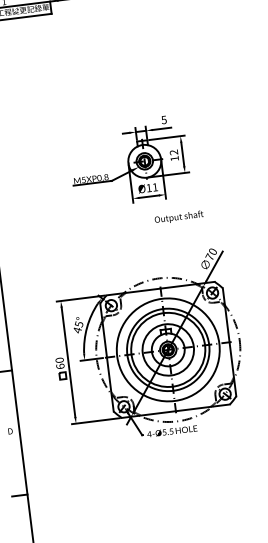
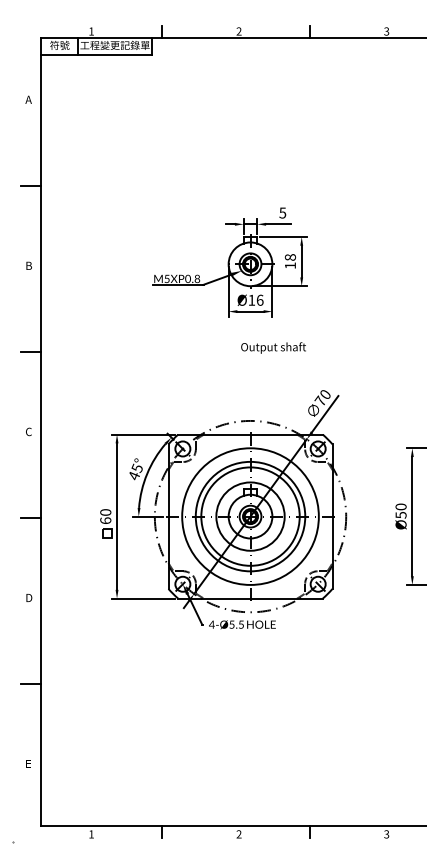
text: (174, 152) -> (290, 257), 12 -> 18
text: (154, 186) -> (259, 299), Ø11 -> Ø16
text: (179, 217) -> (273, 347), moved

